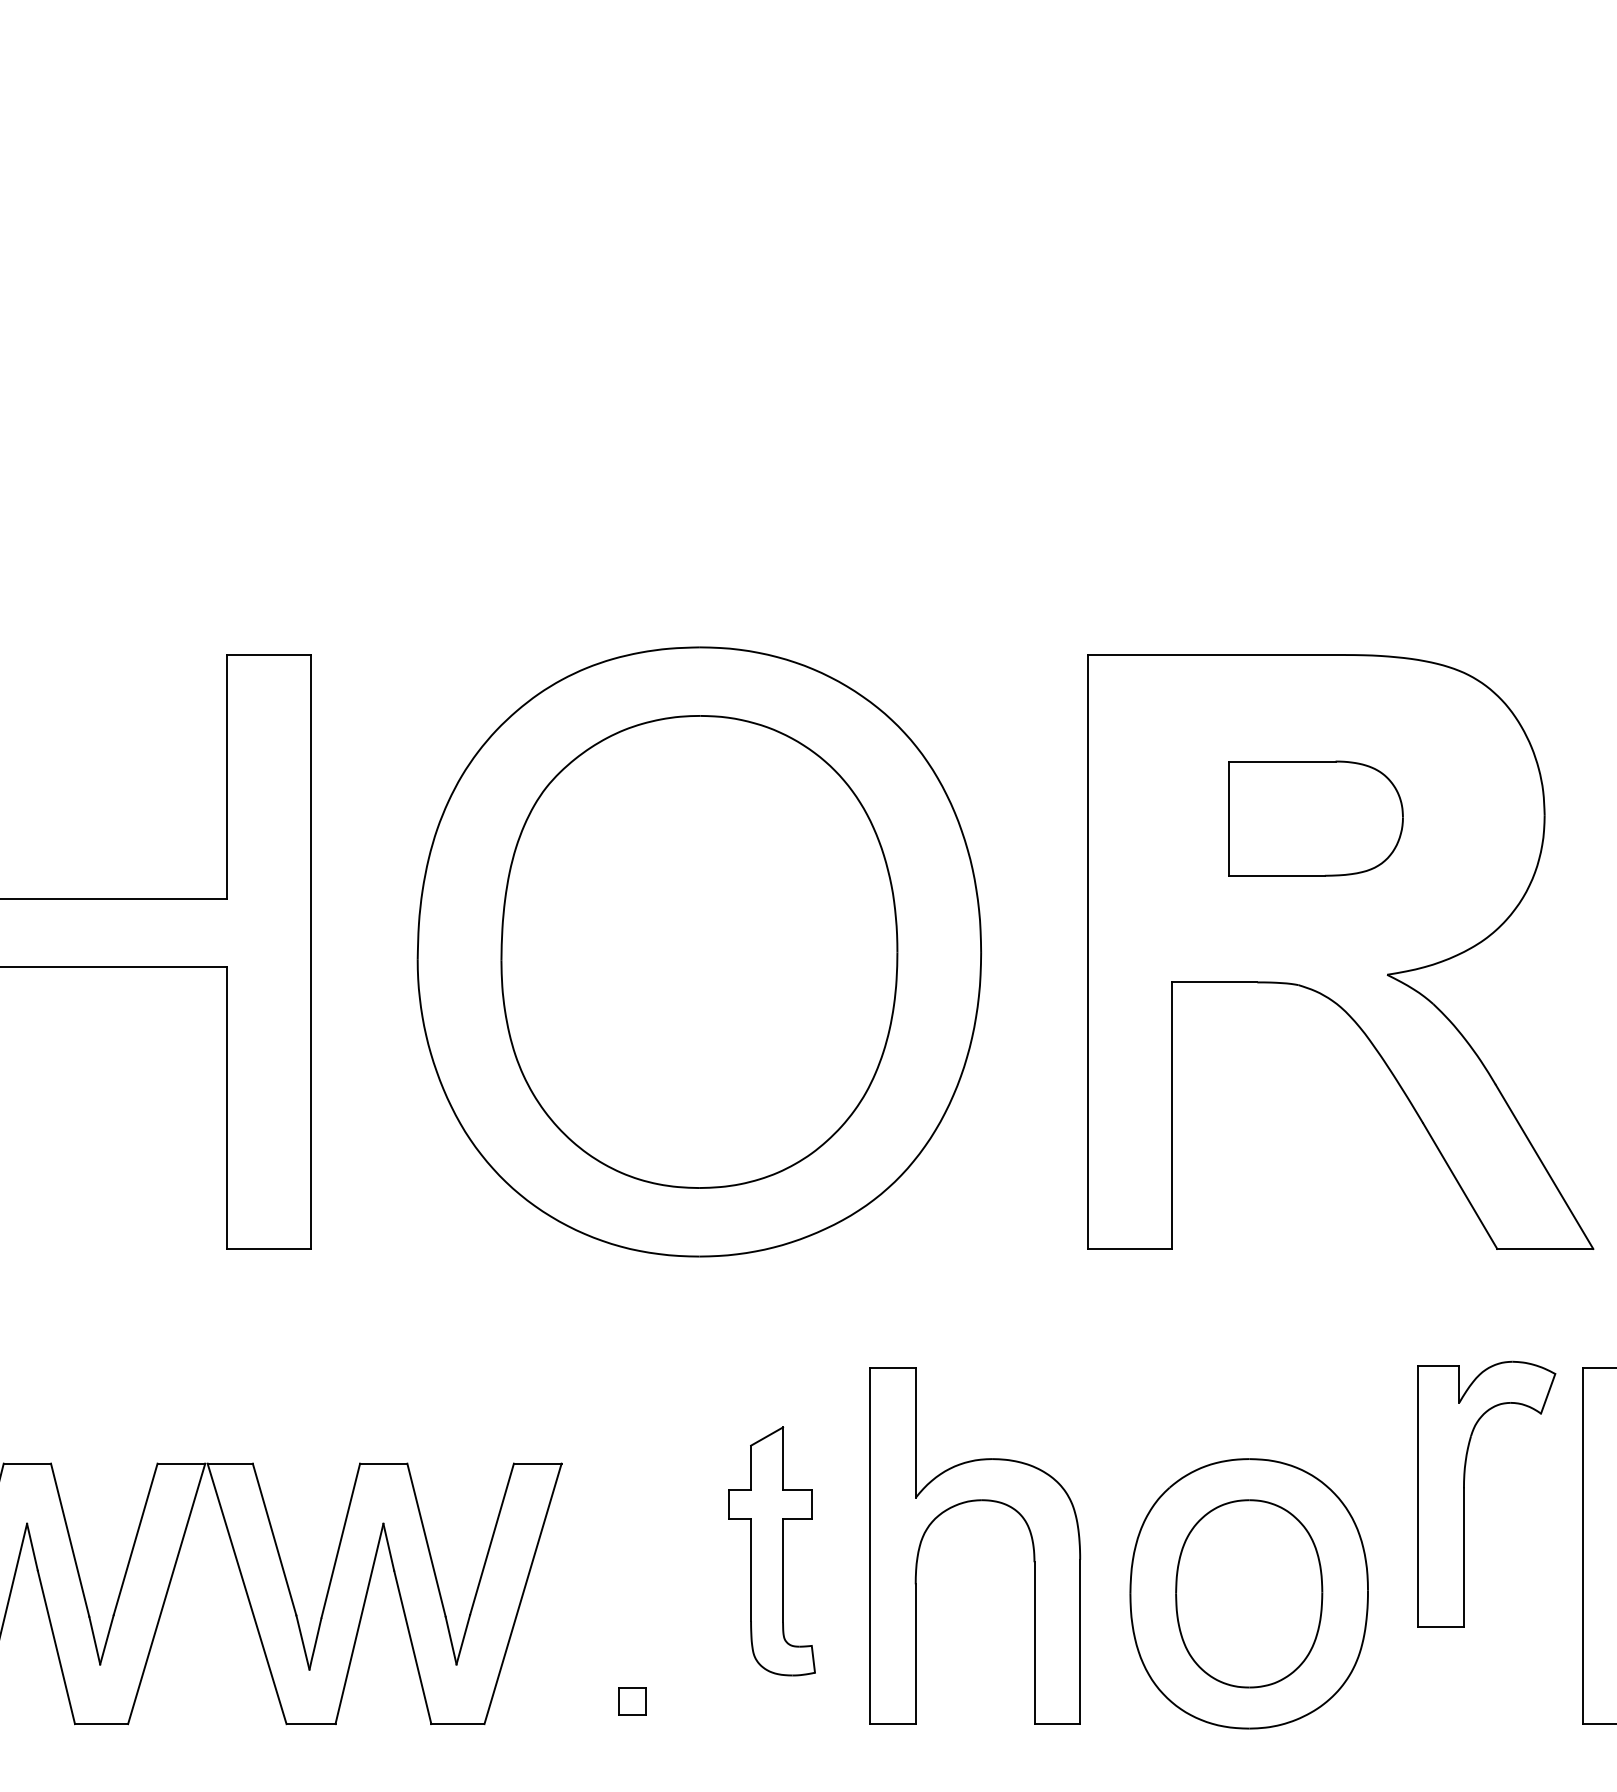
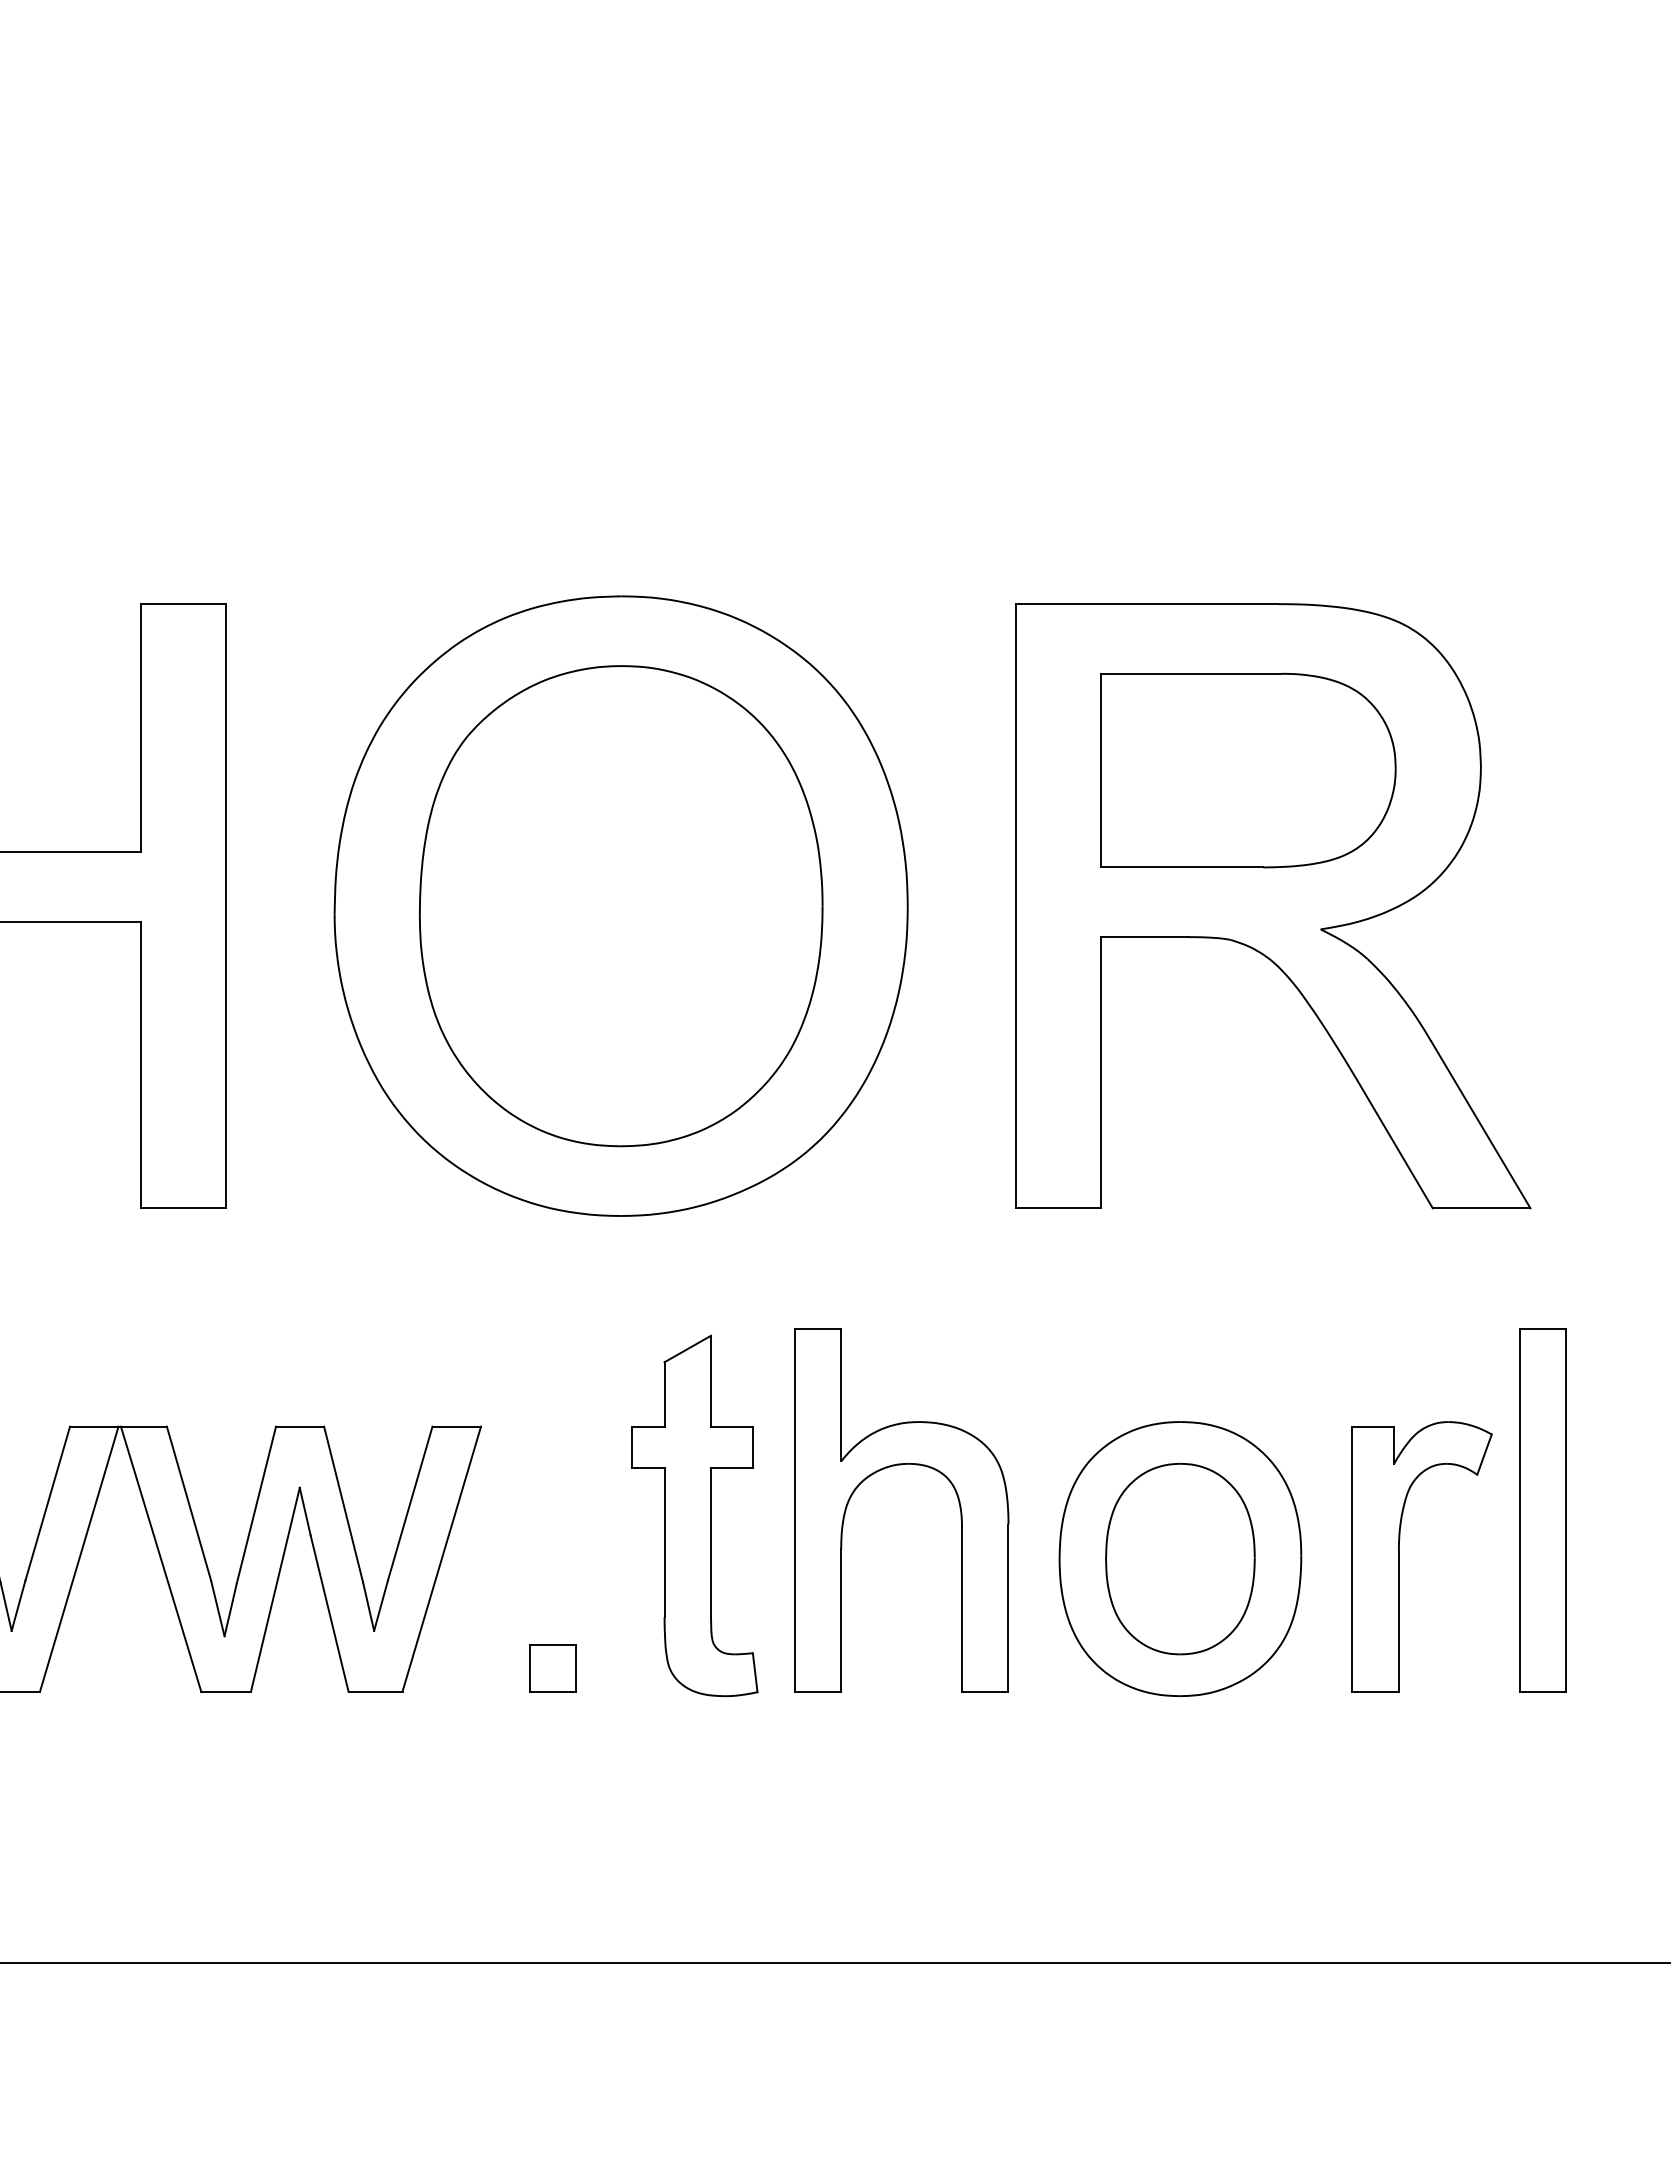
part: (1316, 818) -> (1248, 770), size x1.67
part: (1464, 1493) -> (1399, 1556), moved
part: (771, 1551) -> (694, 1515), size x1.43
part: (631, 1701) -> (552, 1668), size x1.67

